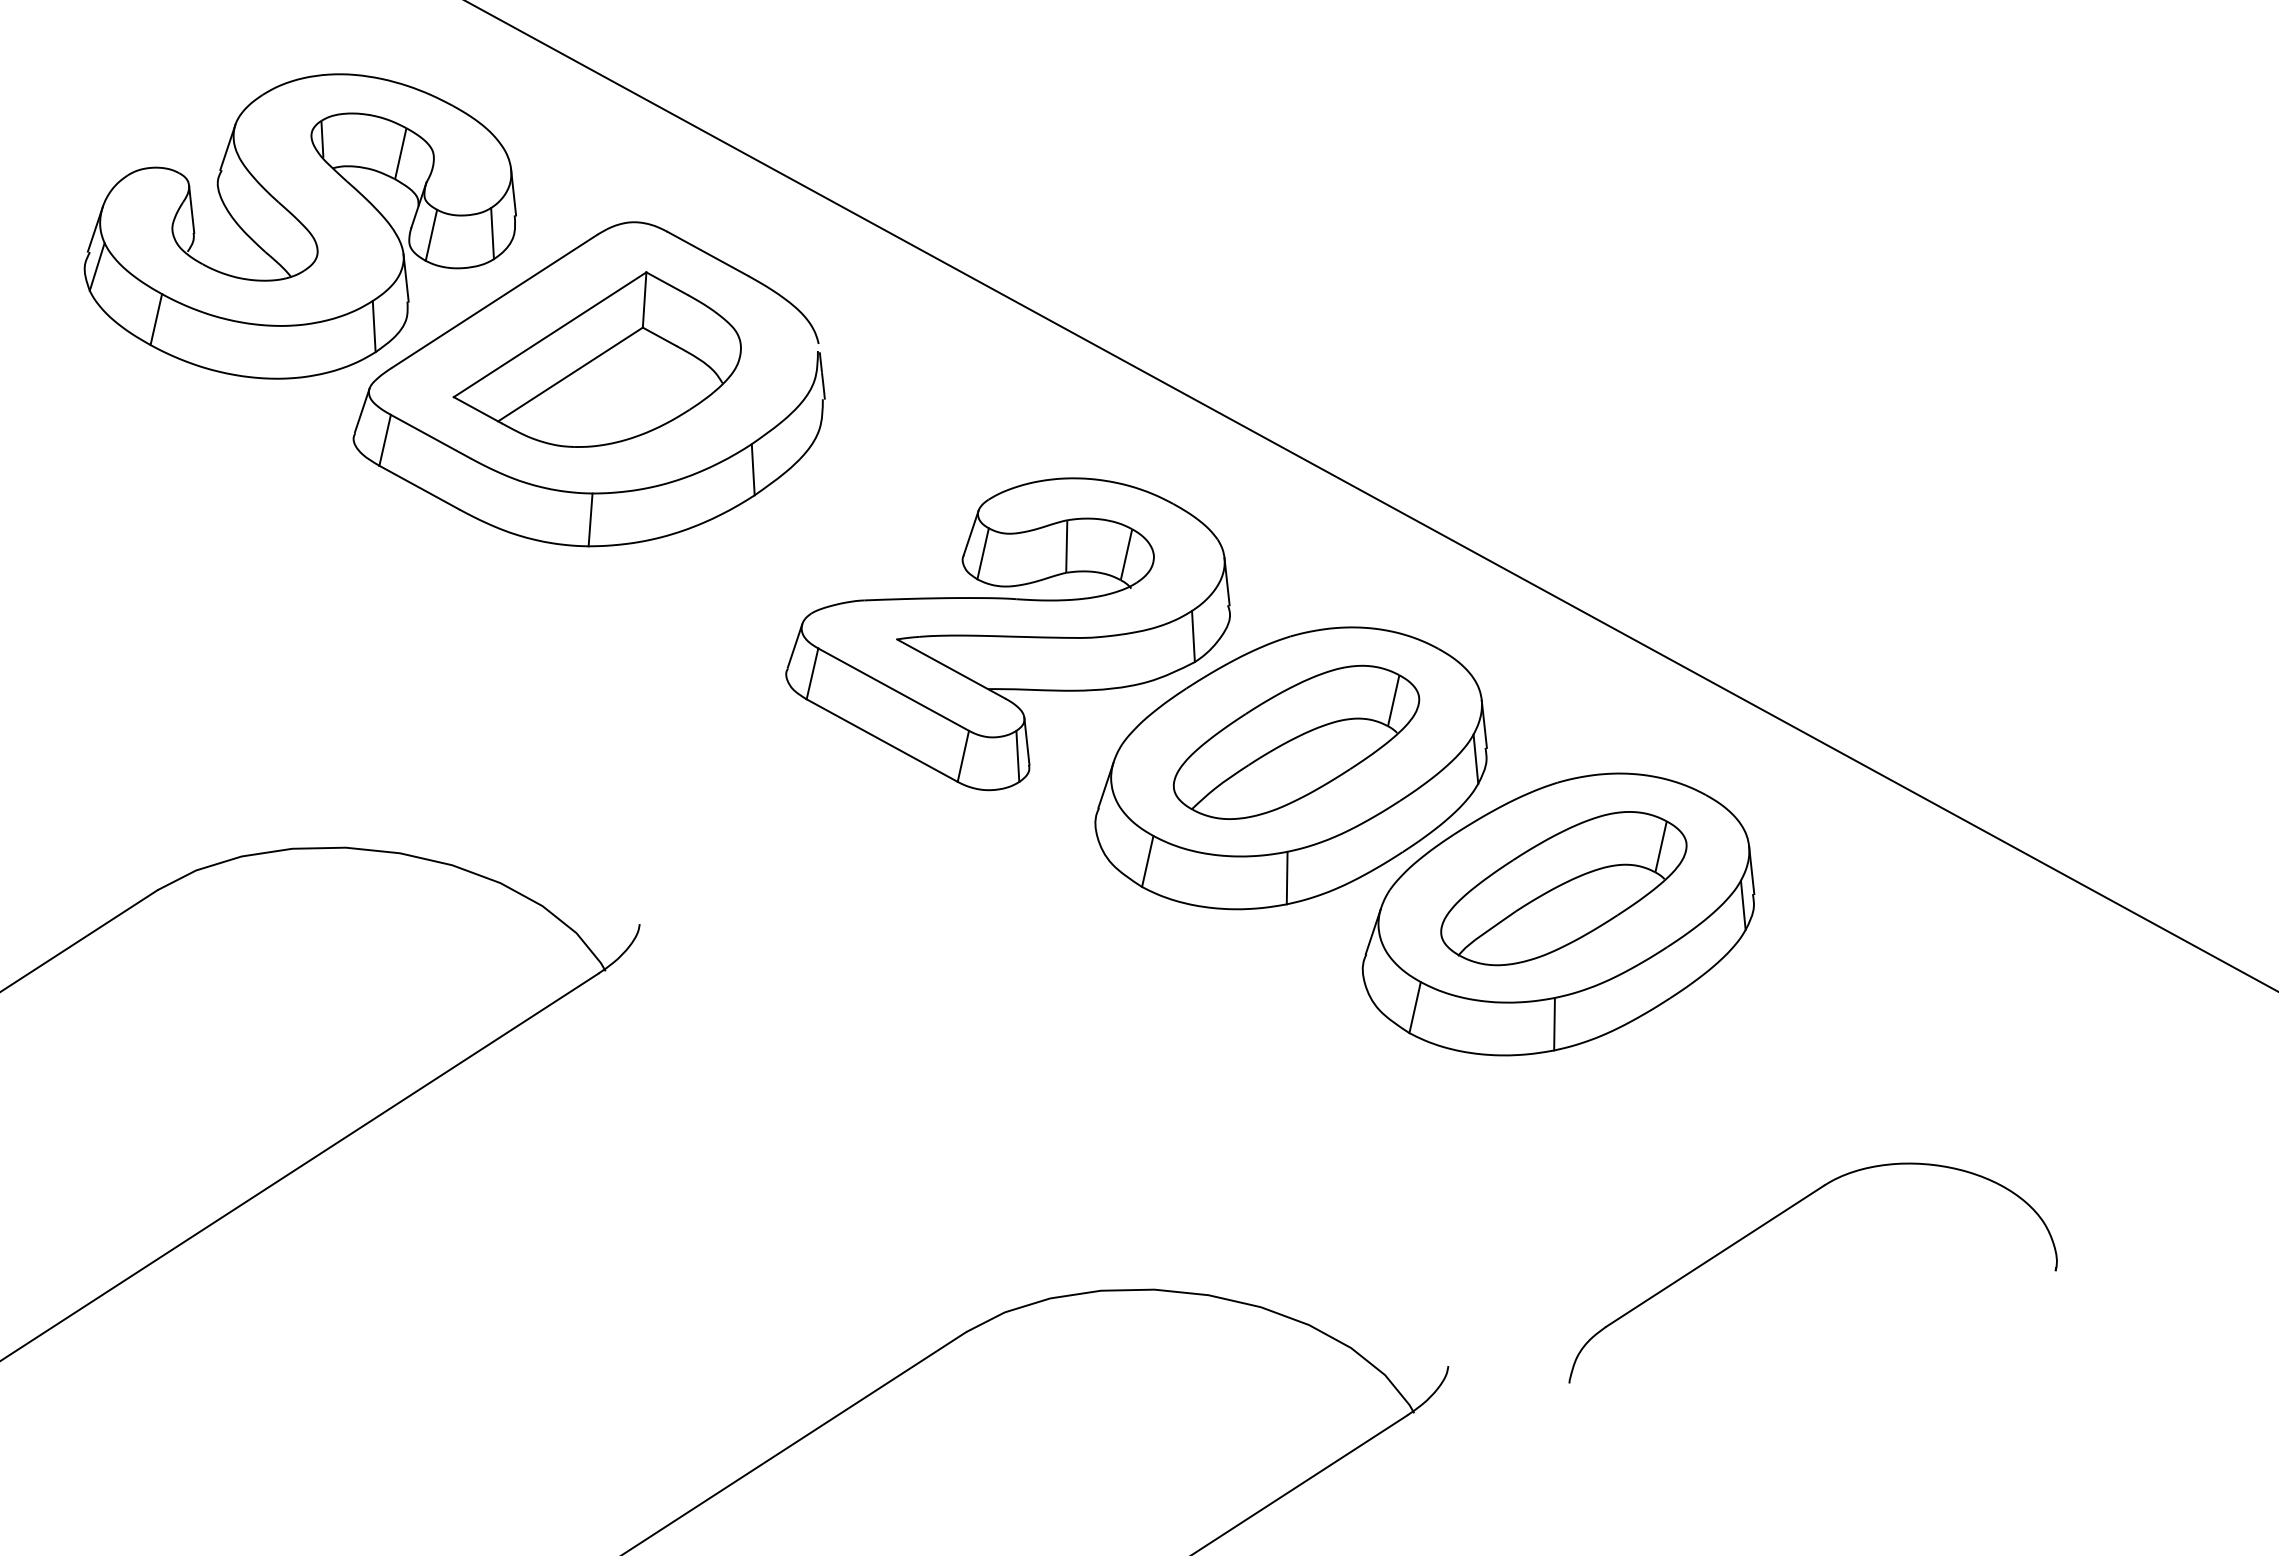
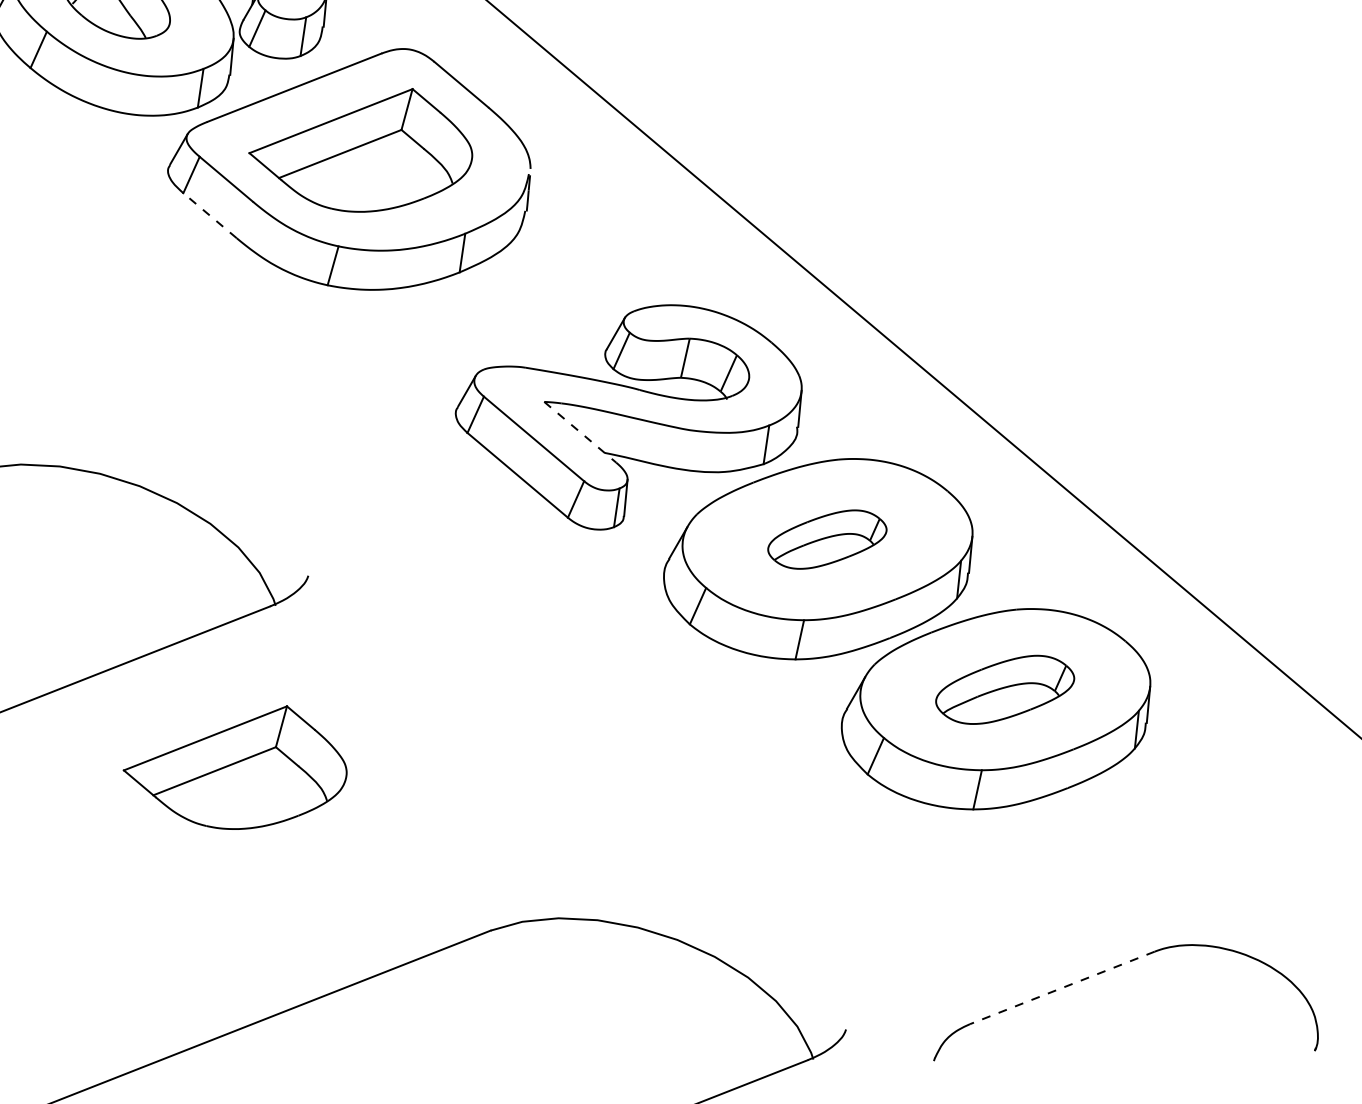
line: (419, 487) -> (210, 215), solid -> dashed
line: (951, 668) -> (580, 431), solid -> dashed
part: (1296, 741) -> (827, 539), size x0.6
part: (1563, 888) -> (1004, 689), size x0.7
part: (596, 1184) -> (236, 763), added
line: (1715, 1256) -> (1062, 988), solid -> dashed

